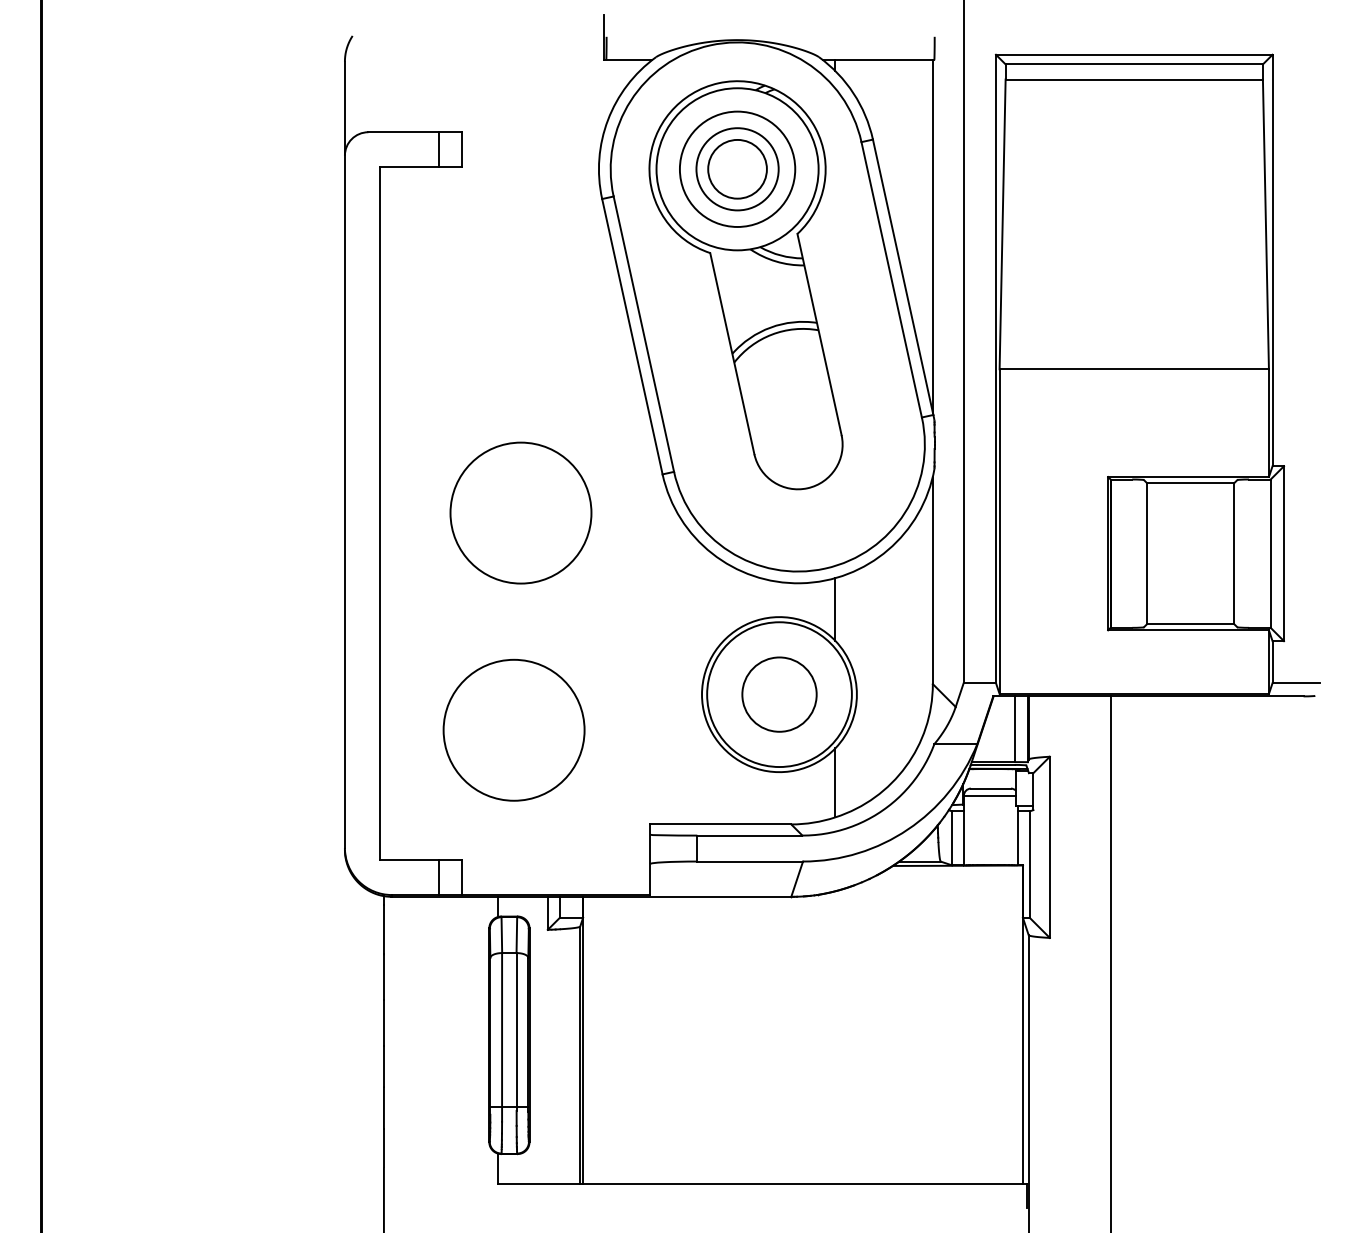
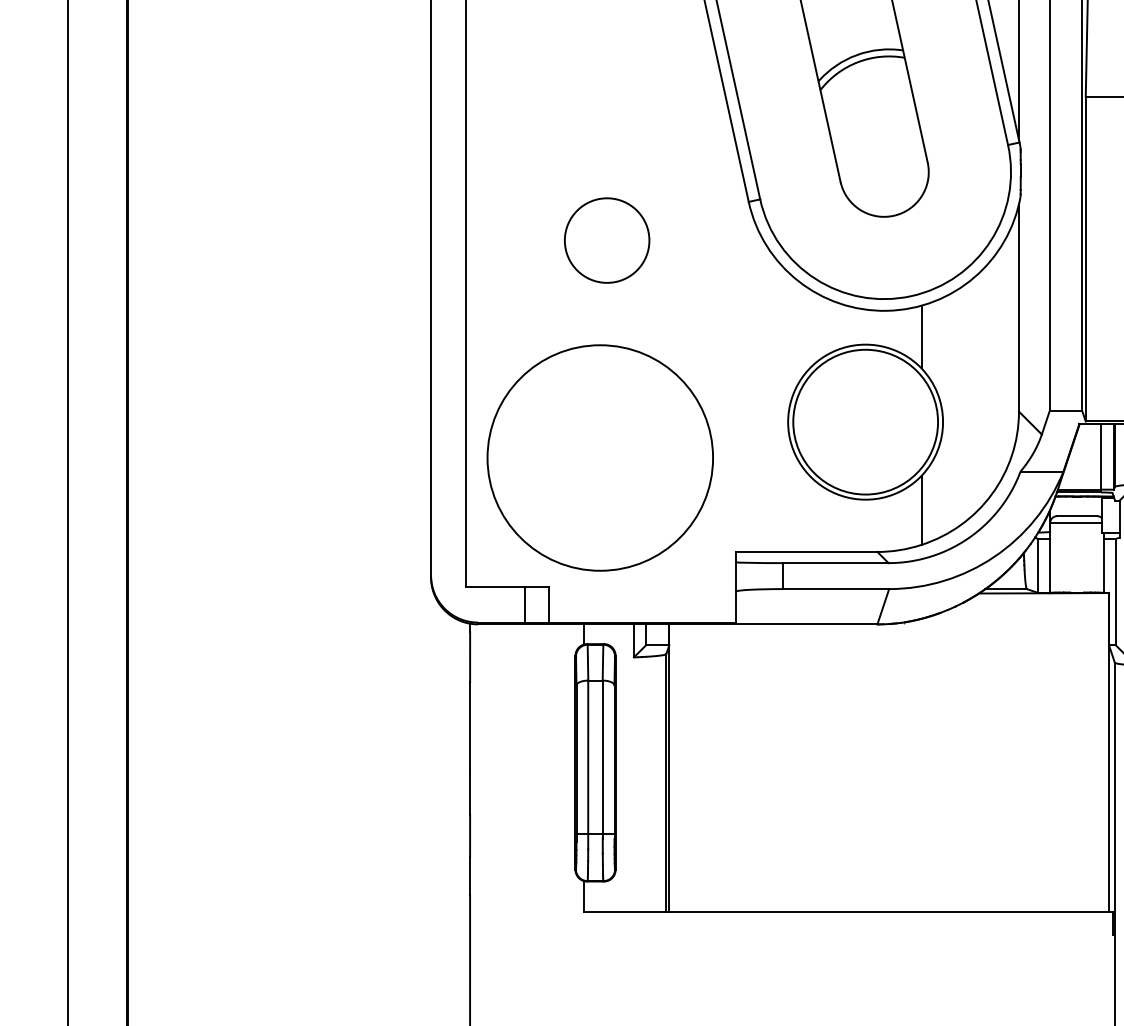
circle: (520, 512) -> (606, 240), size x0.6
circle: (779, 694) -> (865, 422), removed
circle: (513, 729) -> (599, 457), size x1.6

